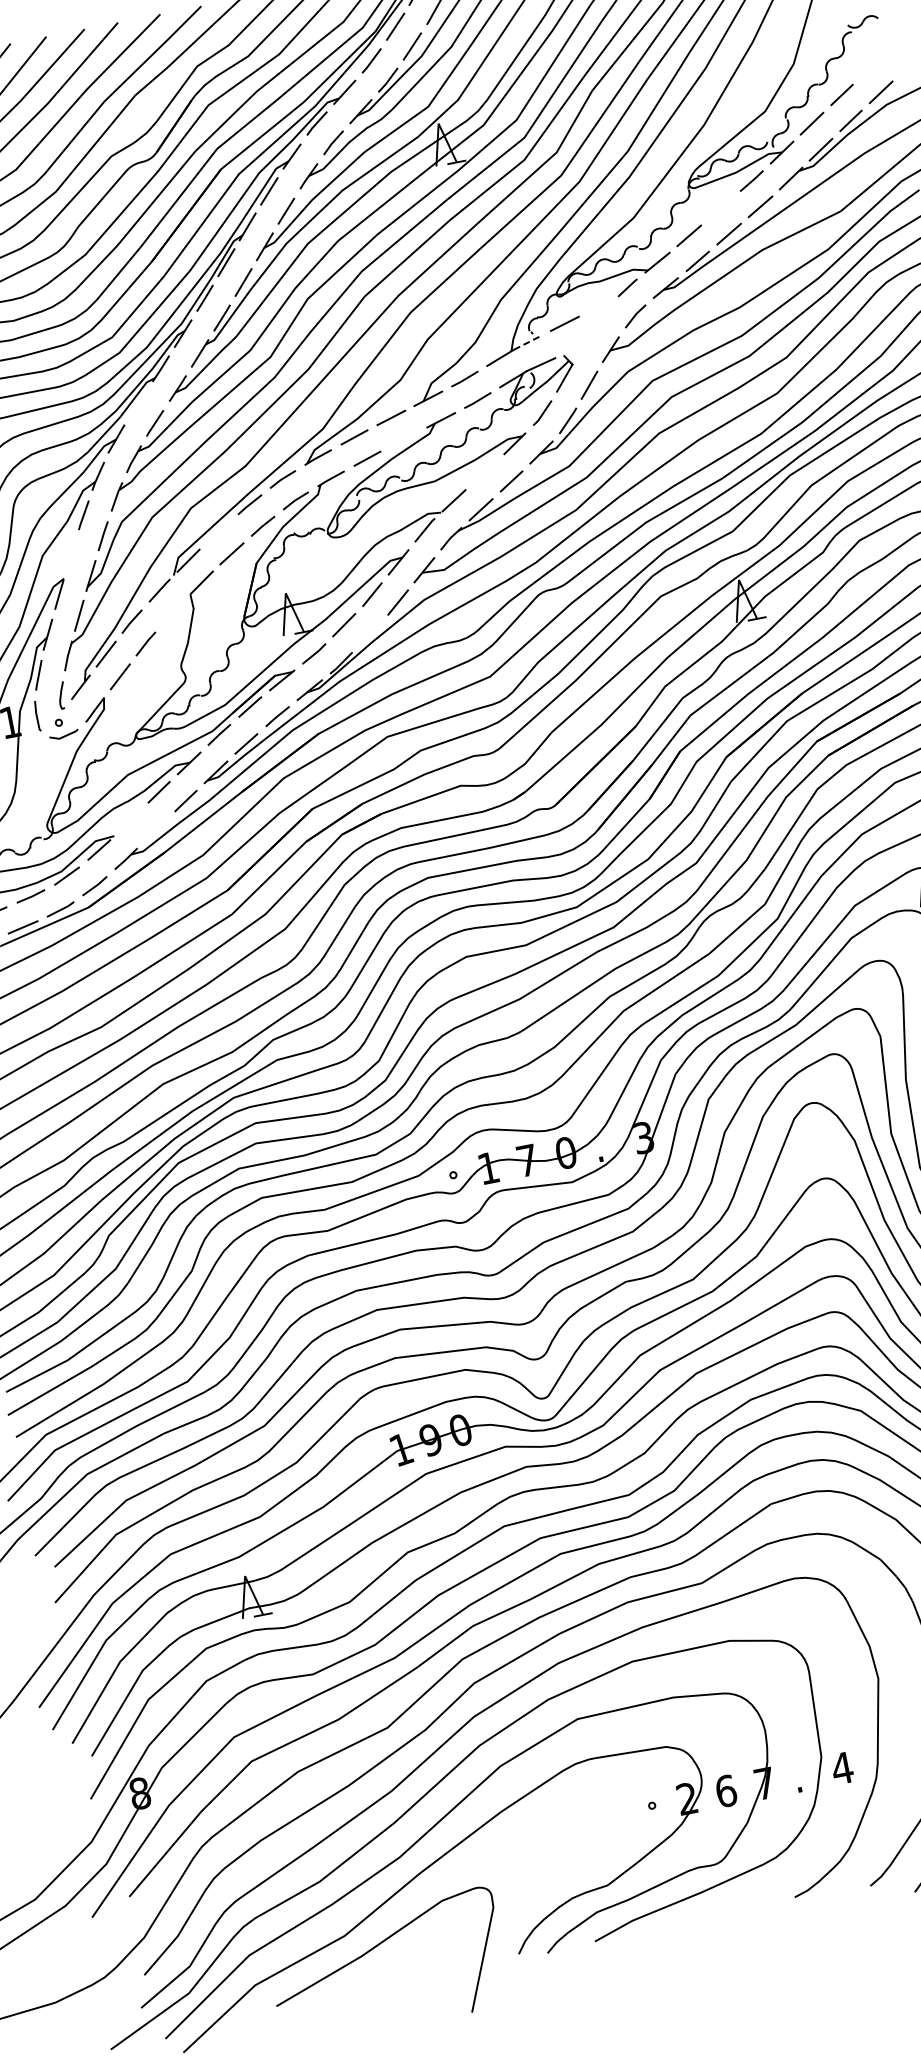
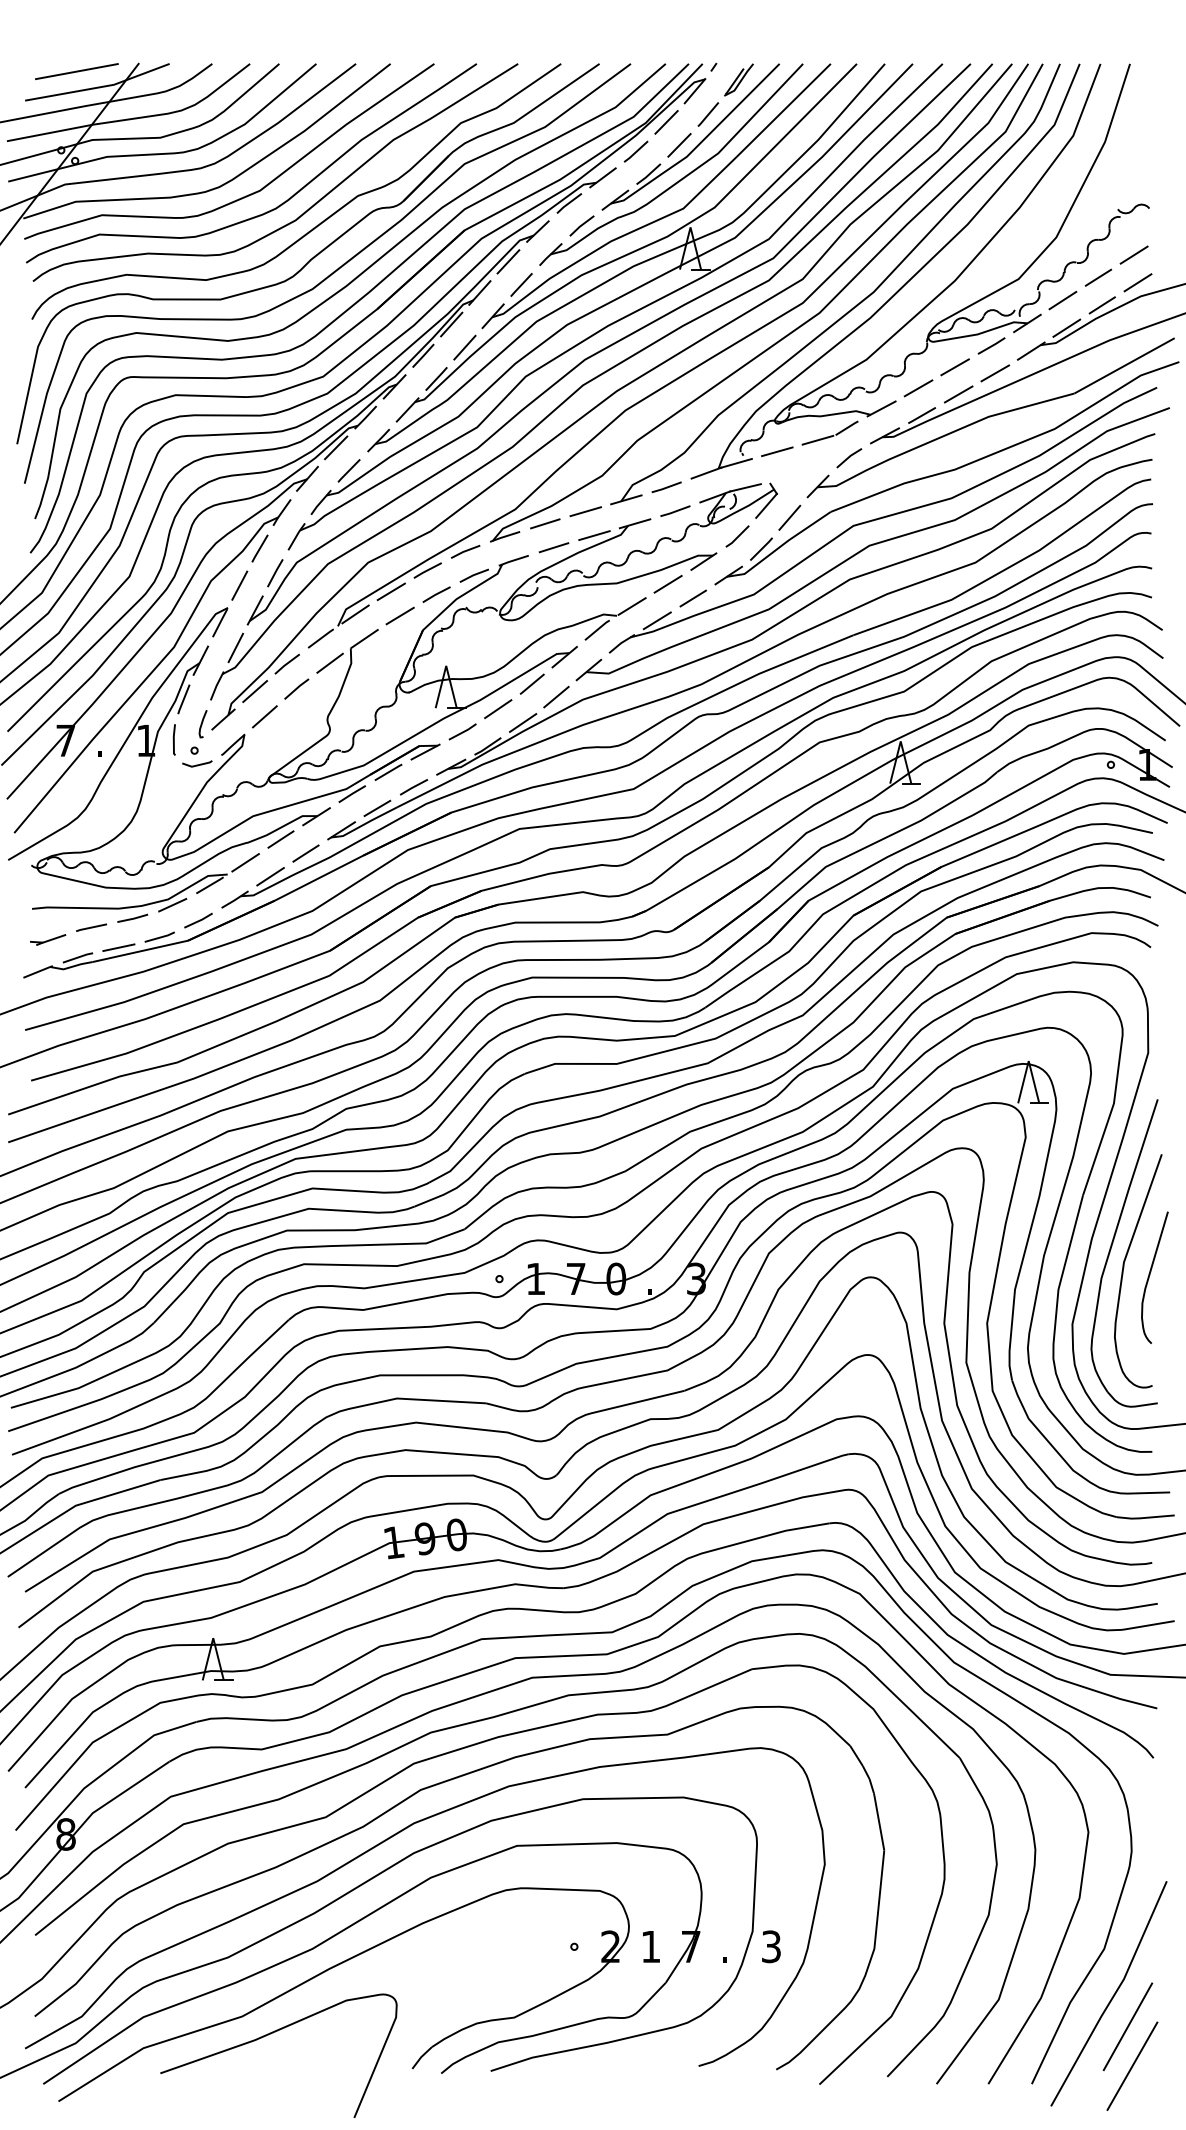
line: (871, 65) -> (1133, 254), added
line: (720, 208) -> (954, 367), added
line: (601, 304) -> (817, 439), added
line: (527, 342) -> (736, 463), dashed -> solid
line: (138, 403) -> (336, 447), added
line: (404, 439) -> (594, 535), added
line: (483, 471) -> (667, 583), added
line: (217, 532) -> (390, 591), added
line: (70, 554) -> (239, 585), added
line: (172, 612) -> (329, 662), added
line: (370, 633) -> (522, 722), added
line: (129, 821) -> (245, 862), added
line: (156, 829) -> (270, 876), added
text: (842, 1768) -> (771, 1946), 4 -> 3
text: (725, 1791) -> (650, 1946), 6 -> 1

